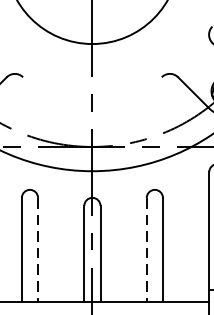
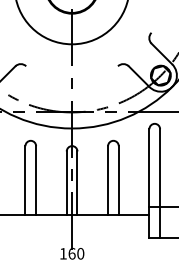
line: (38, 251) -> (36, 181), dashed -> solid
line: (147, 251) -> (108, 181), dashed -> solid

